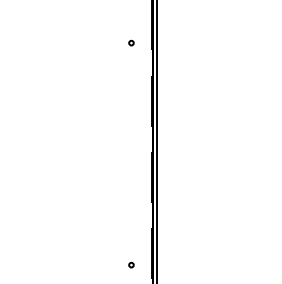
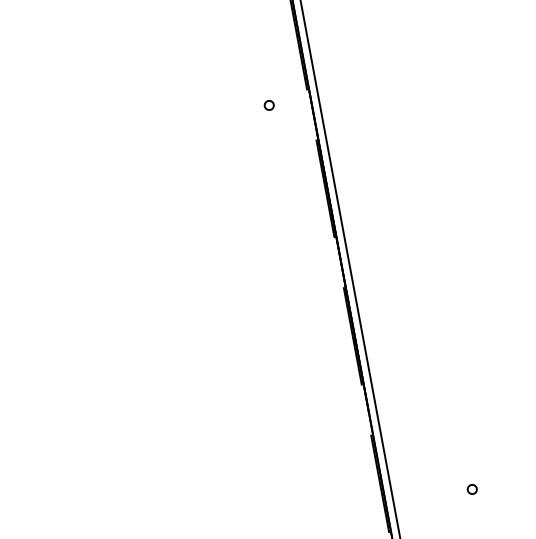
circle: (131, 42) -> (269, 104), moved
circle: (131, 264) -> (472, 488), moved

